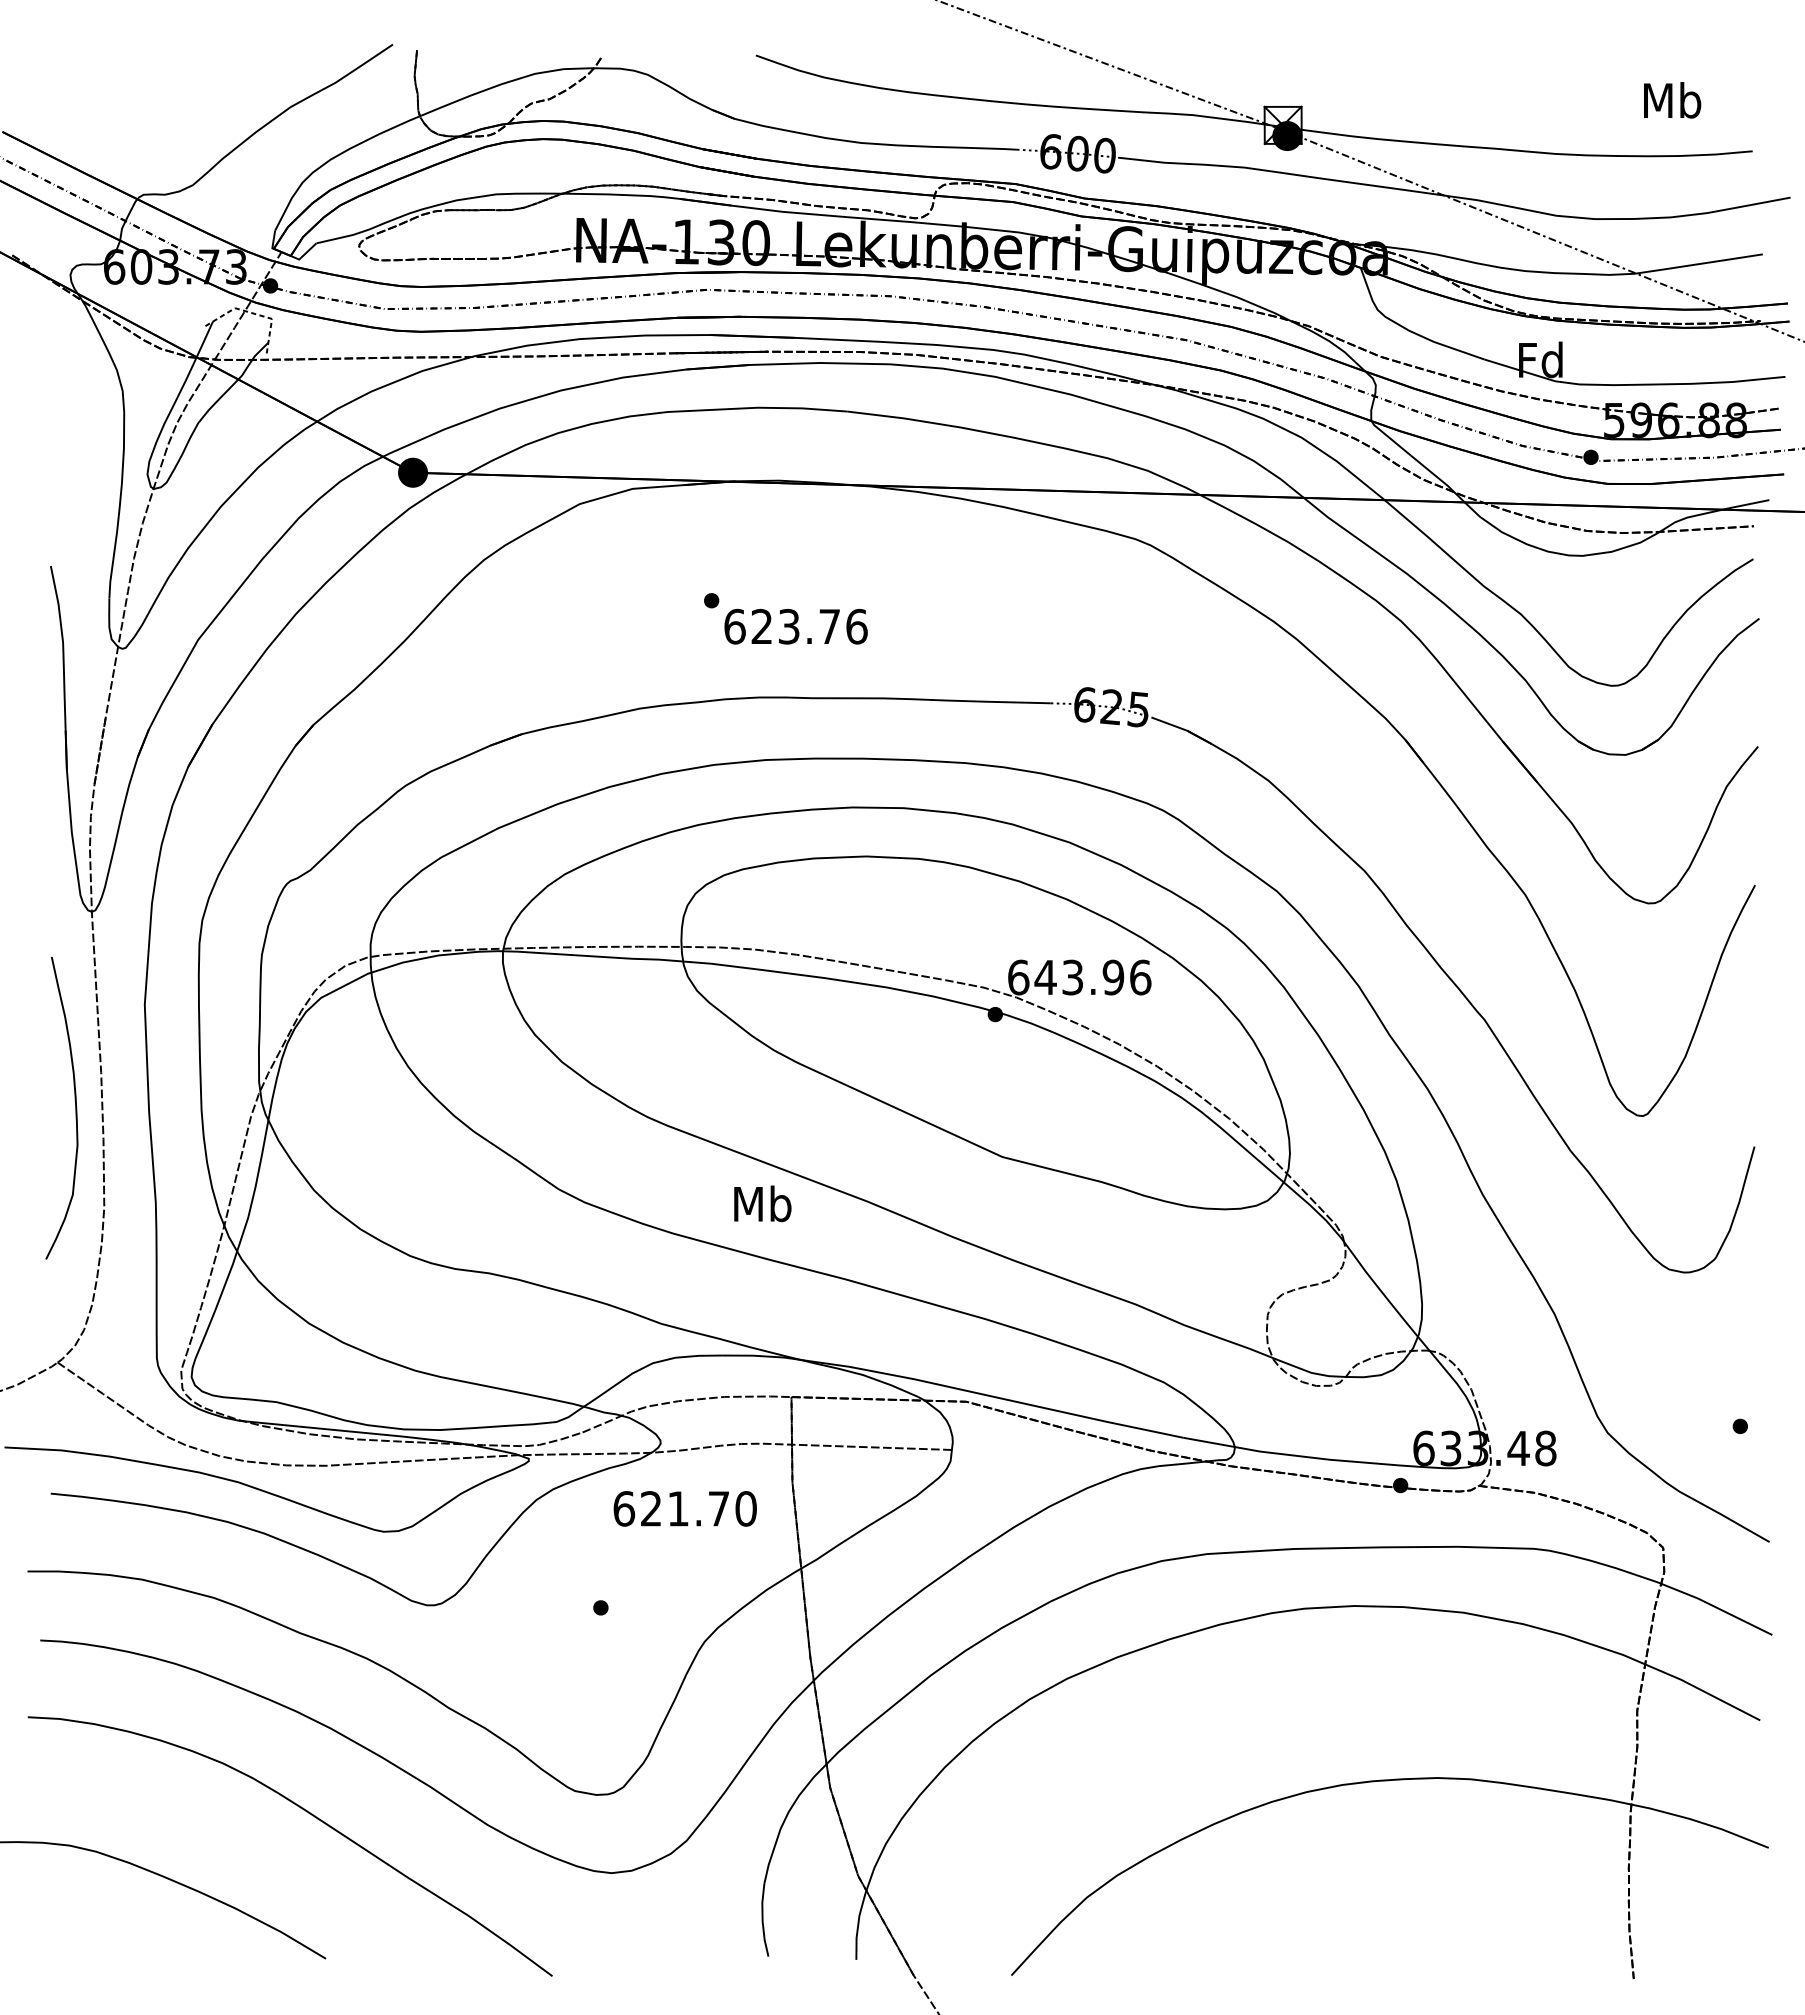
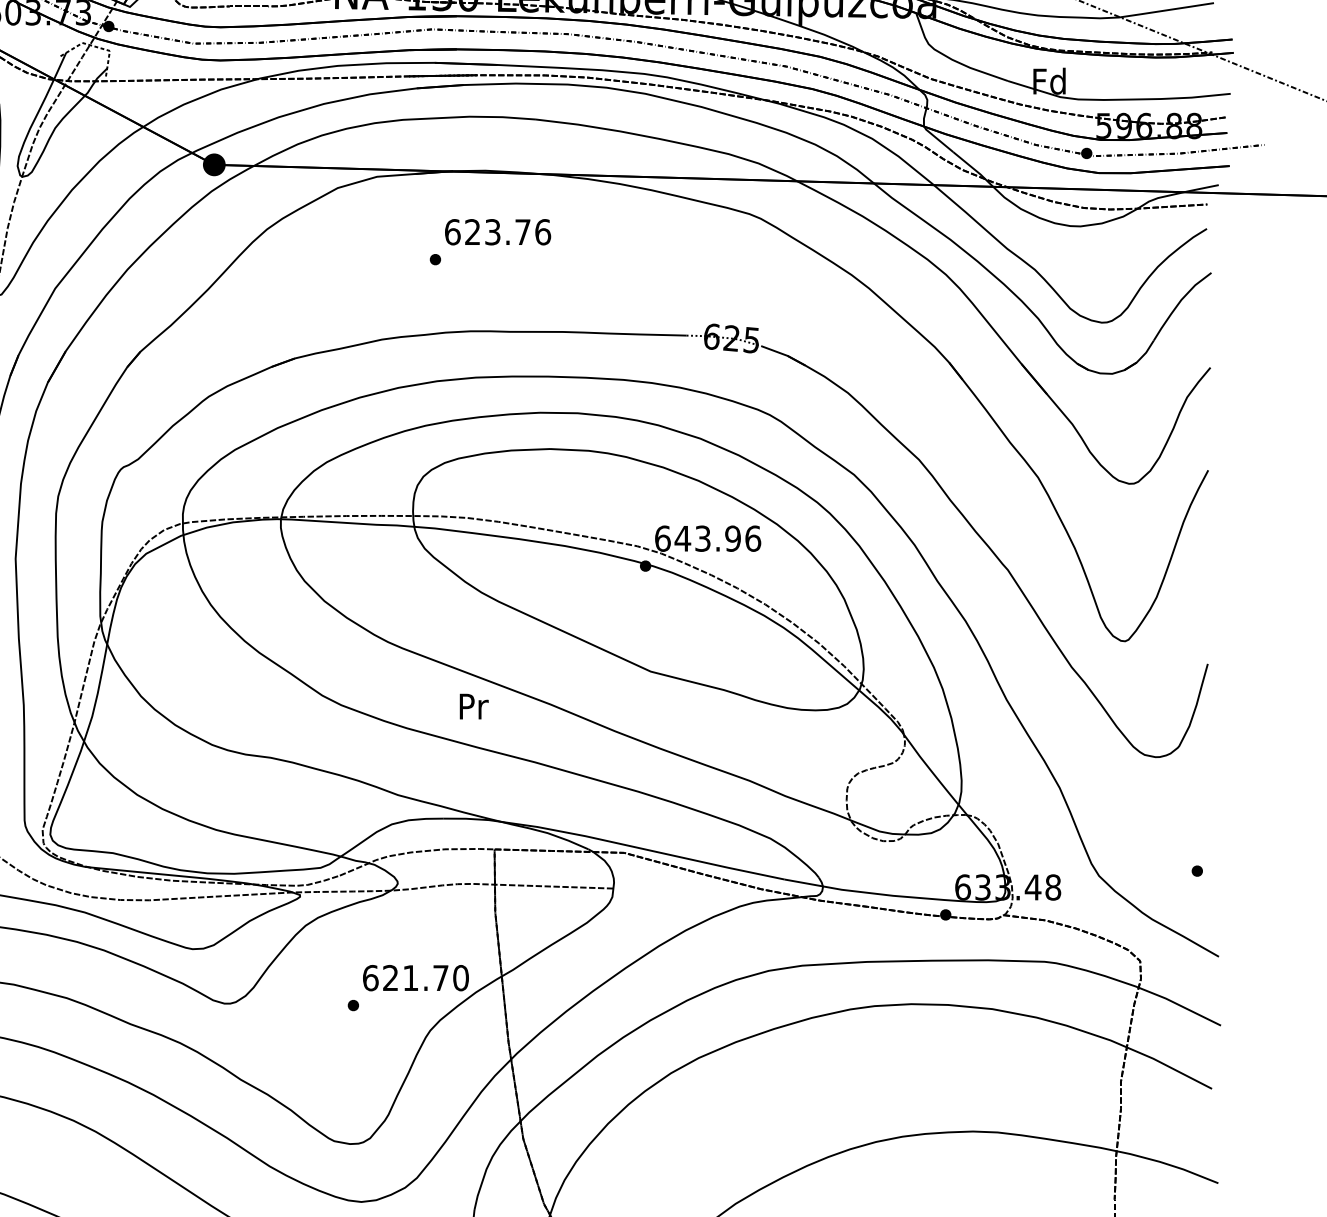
text: (795, 626) -> (497, 232), moved
text: (762, 1203) -> (473, 706), Mb -> Pr
text: (684, 1508) -> (415, 977), moved

